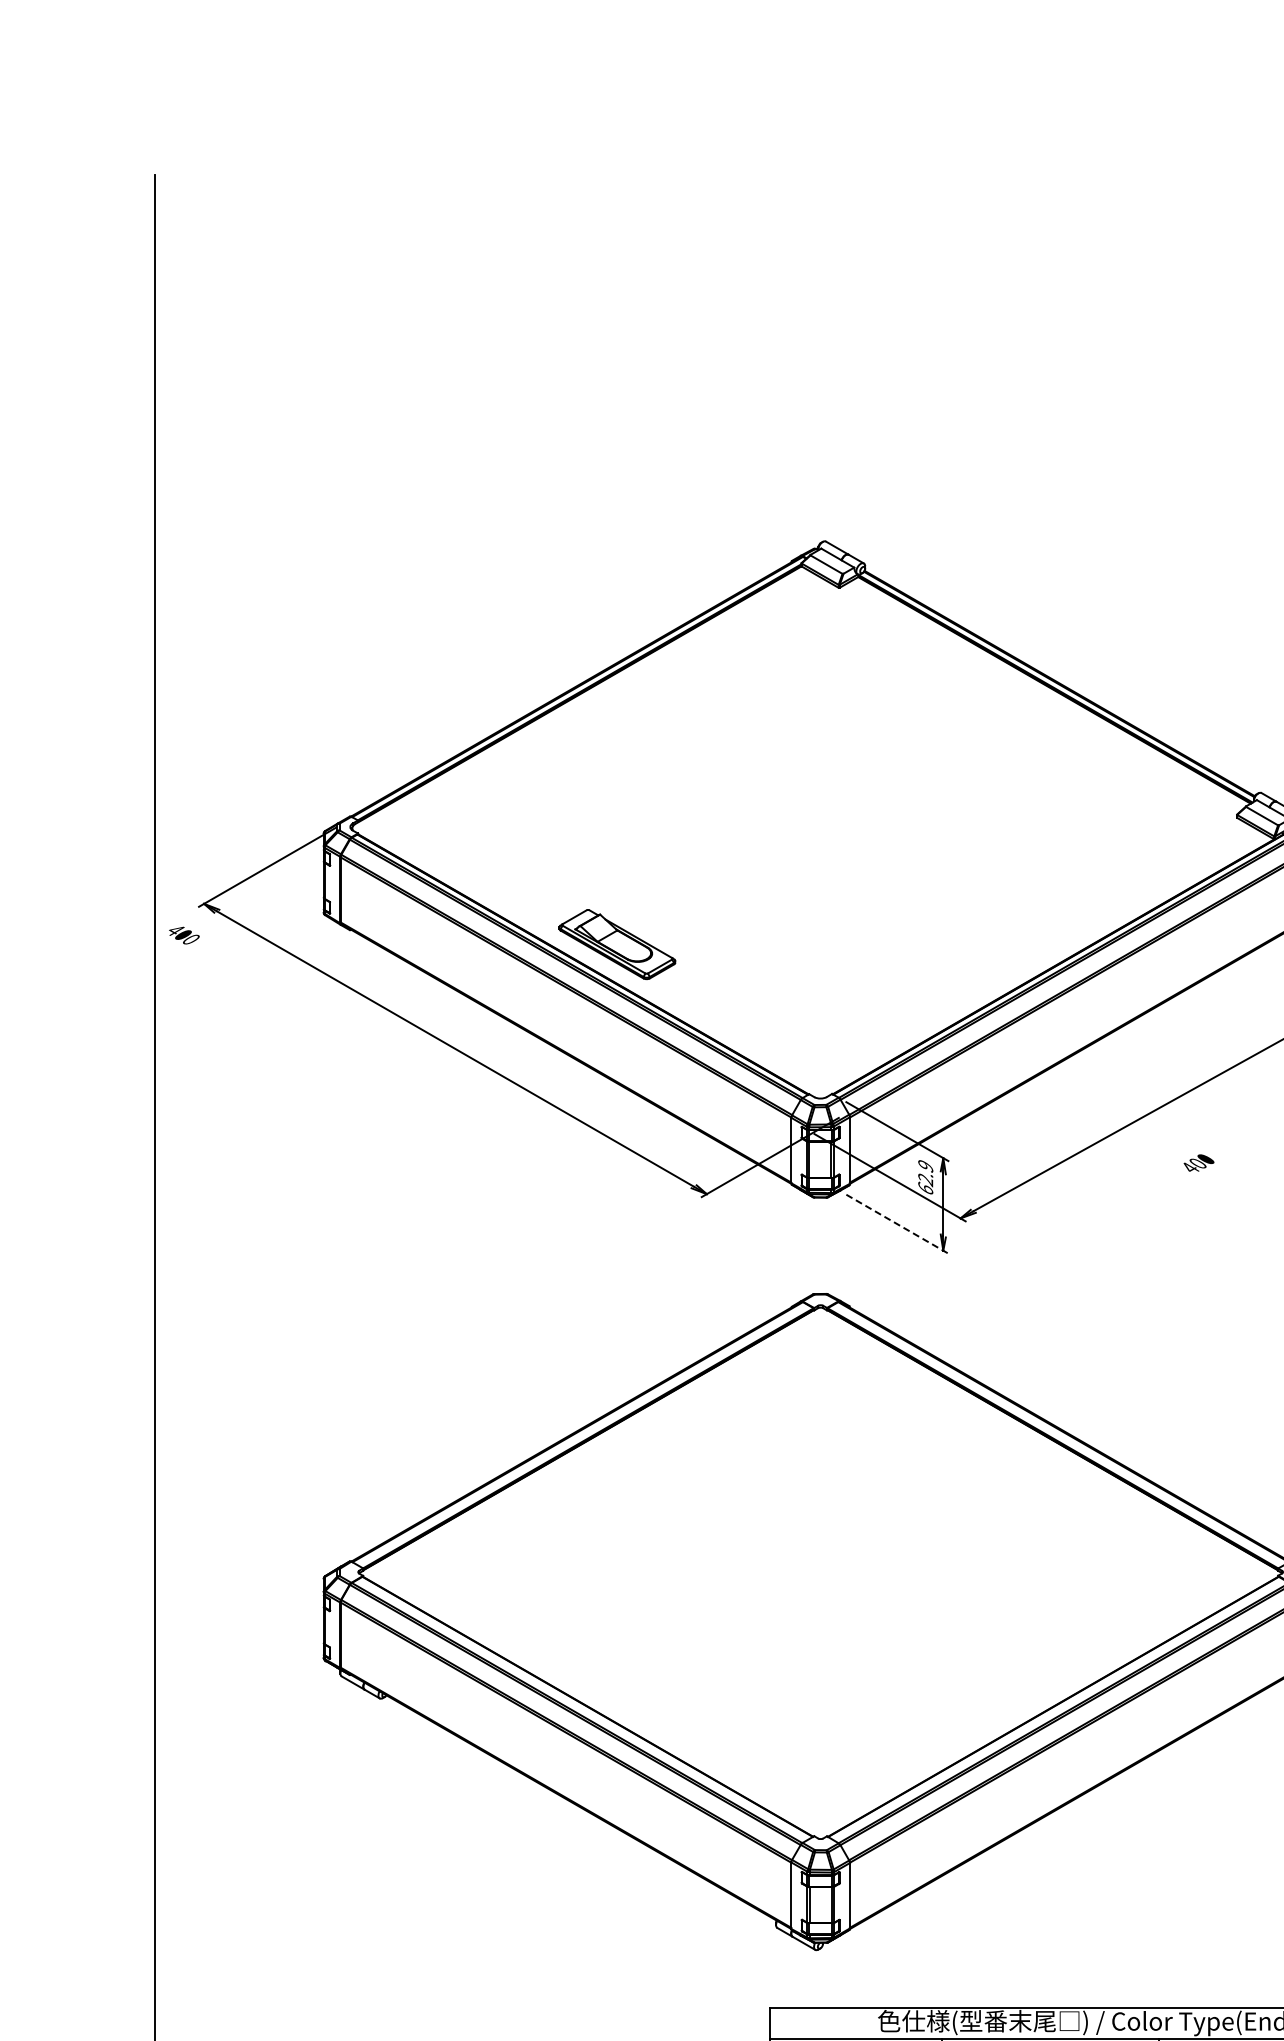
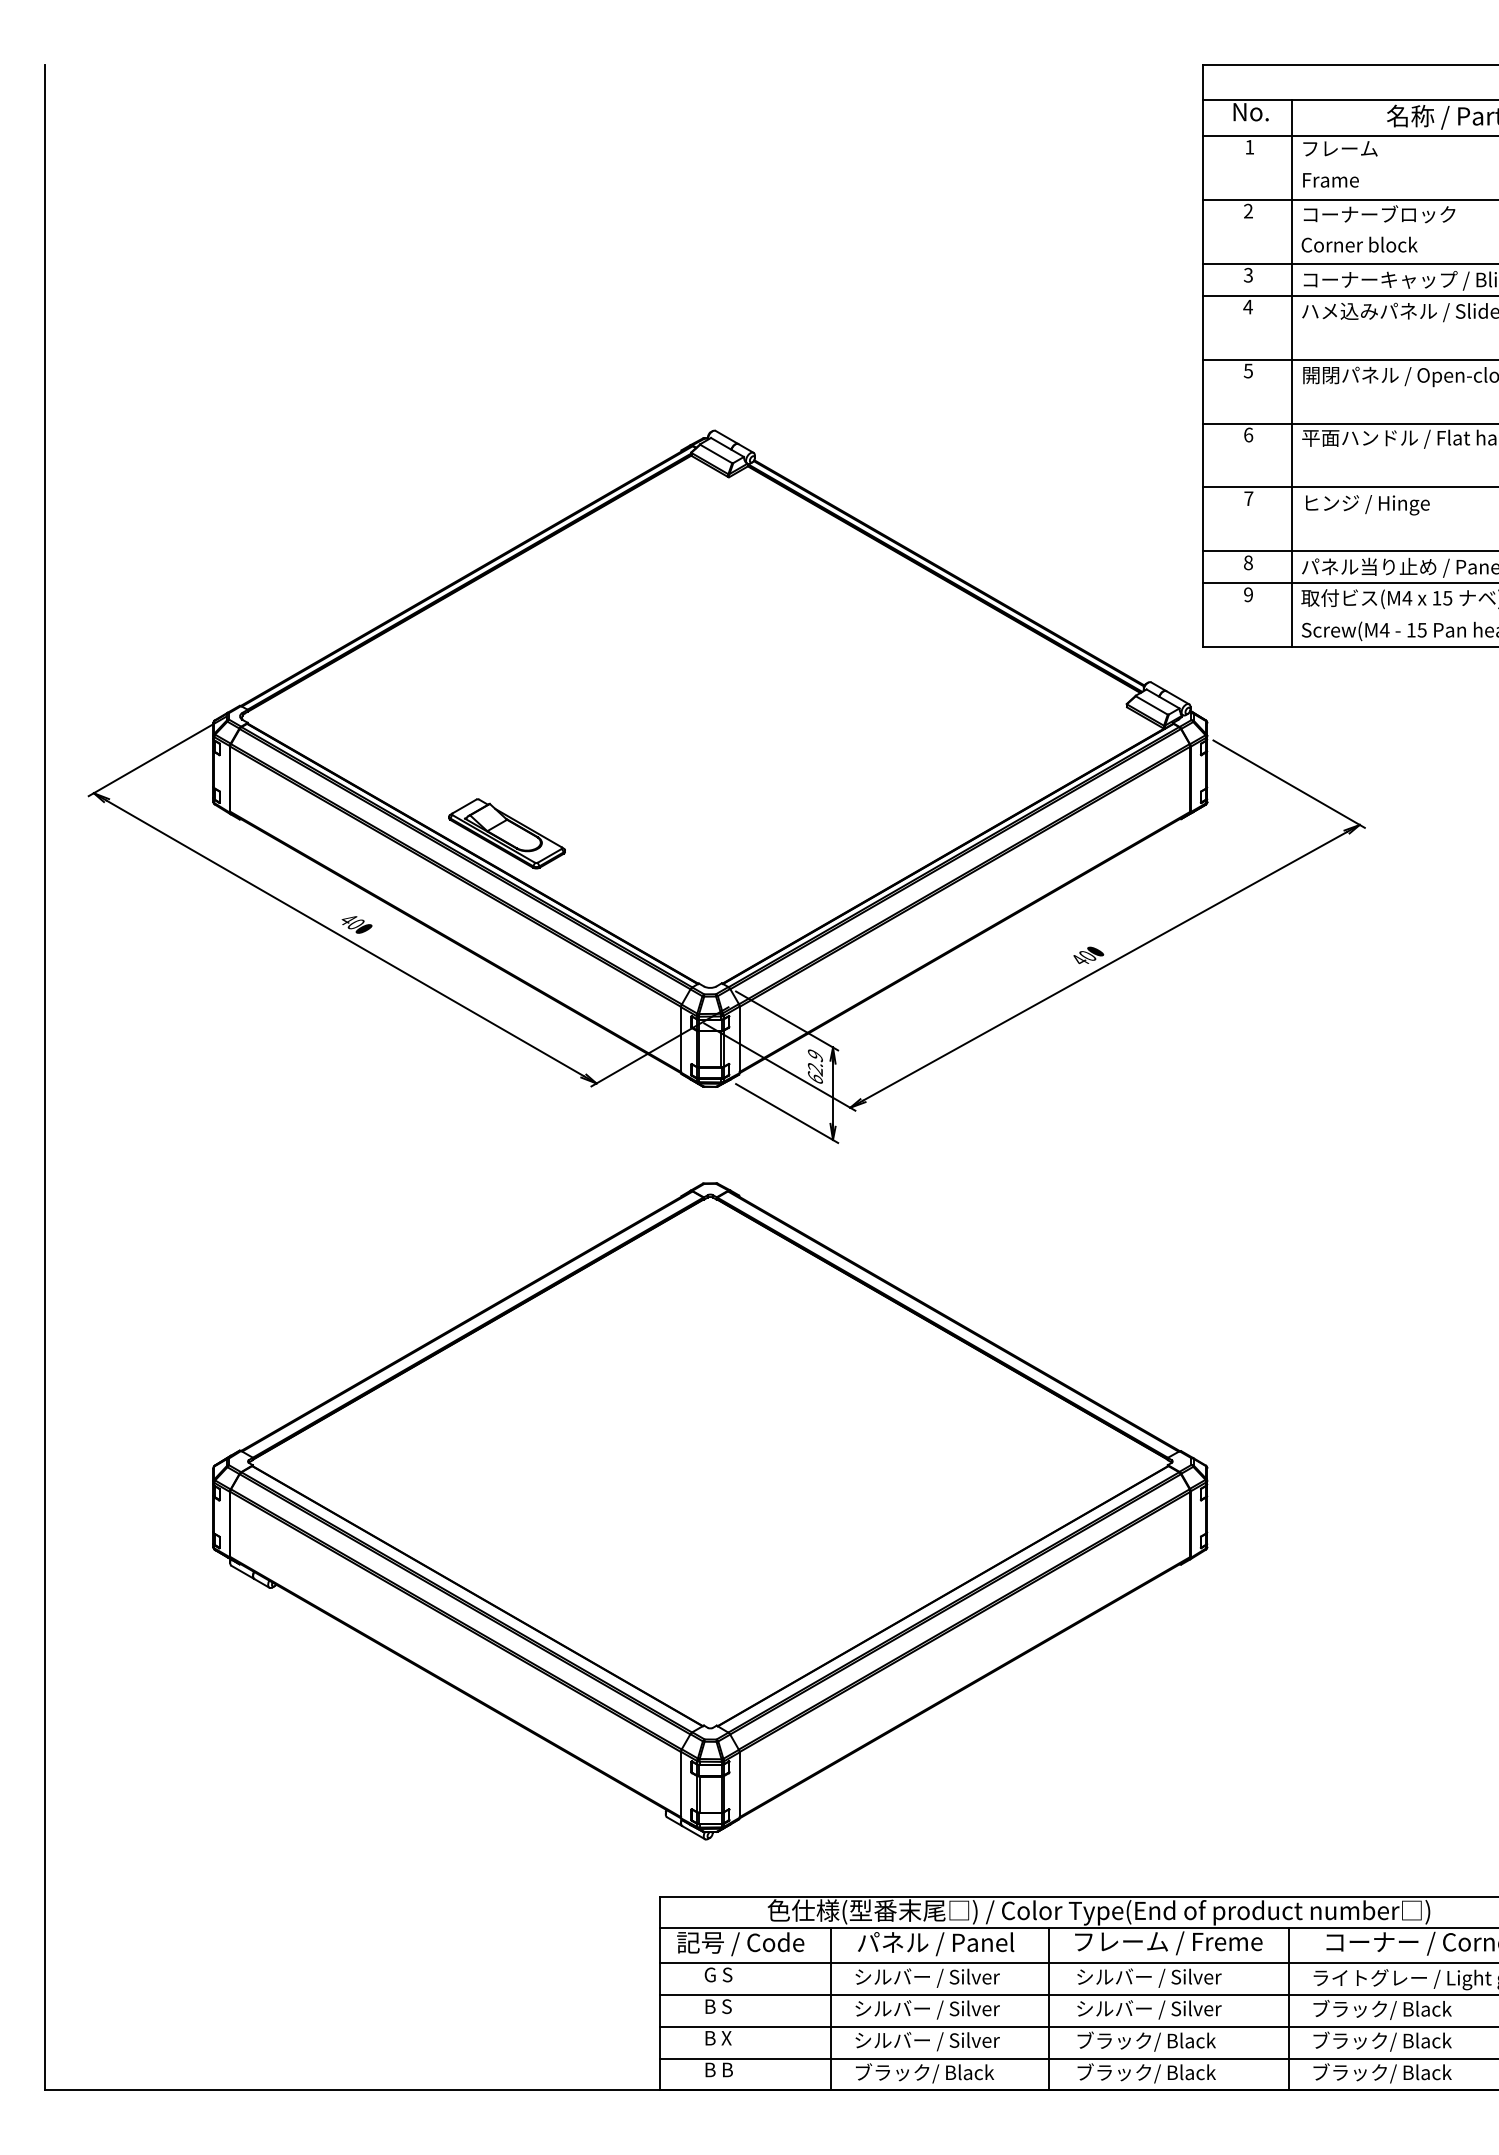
text: (183, 935) -> (356, 924), moved
text: (1198, 1163) -> (1088, 955), moved
line: (897, 1224) -> (787, 1113), dashed -> solid

